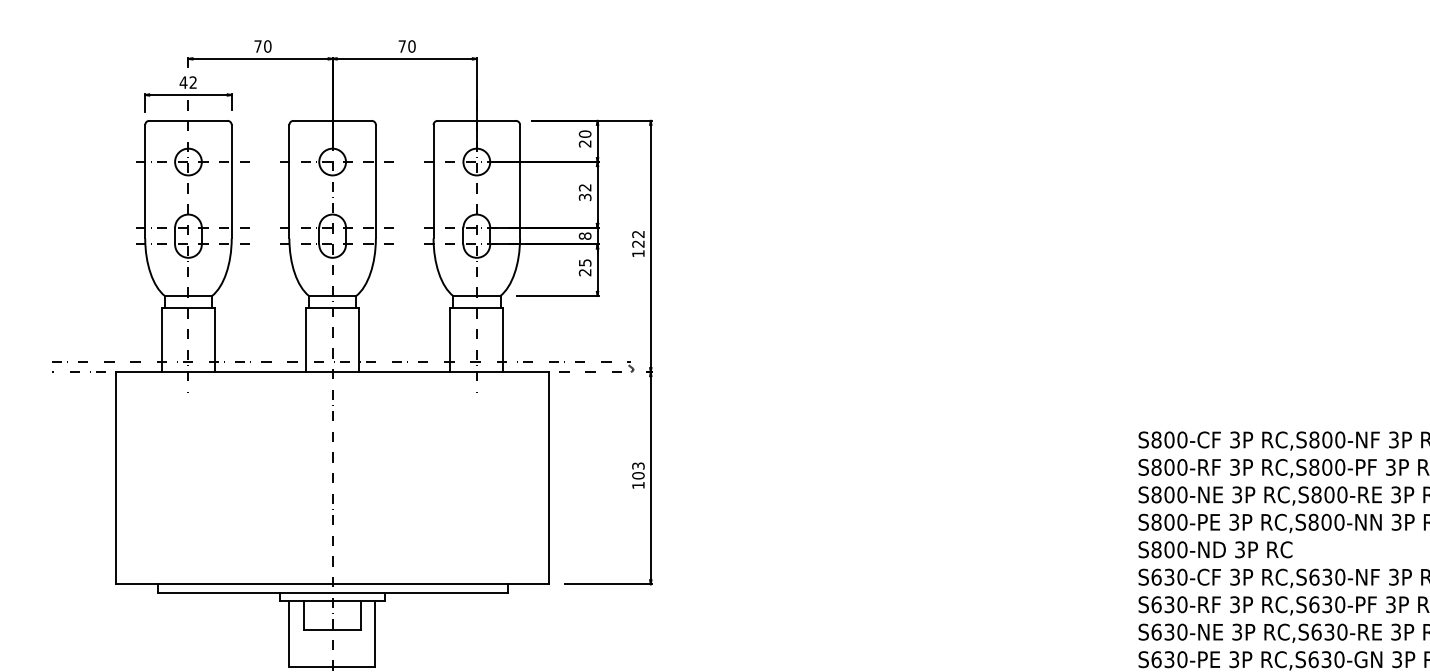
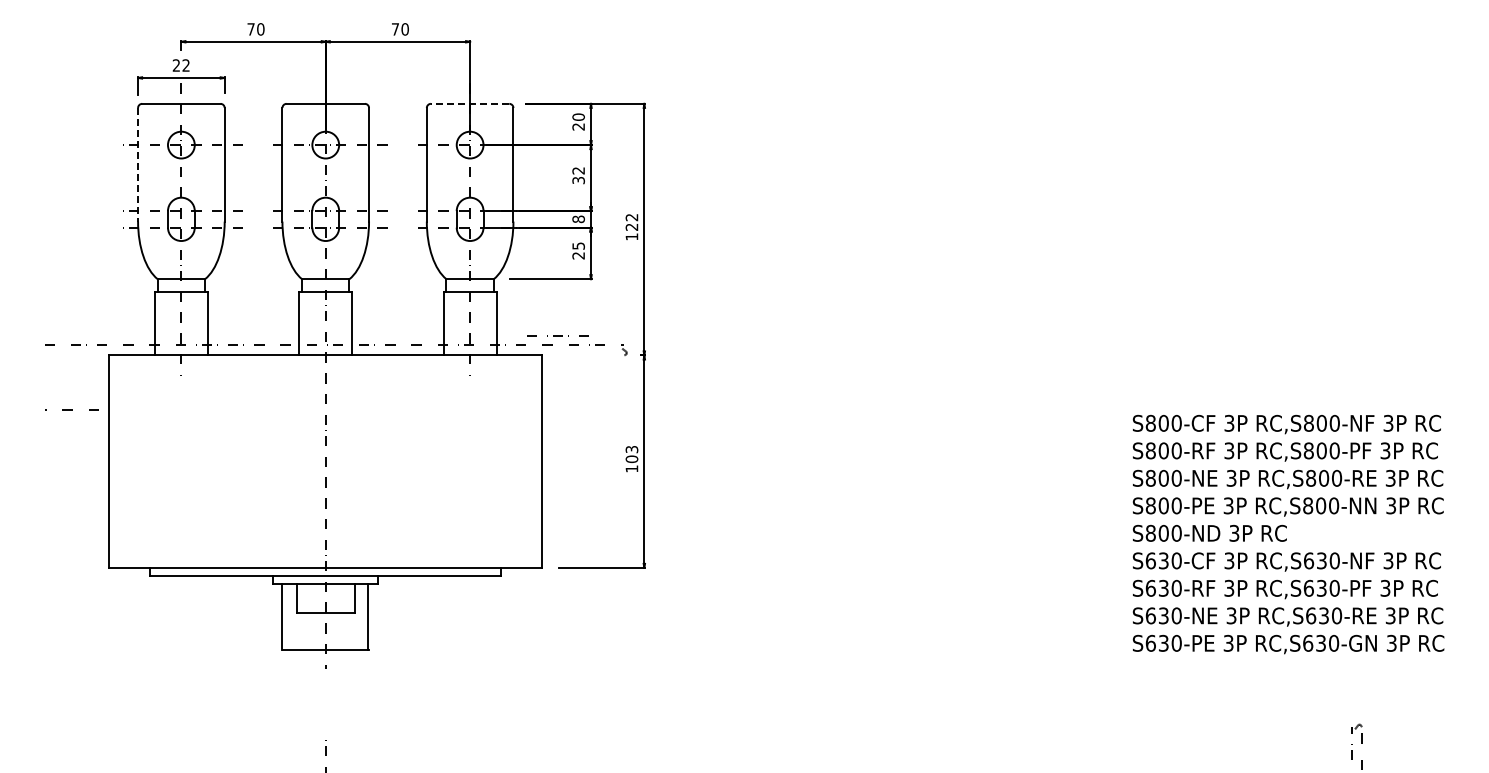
text: (183, 82) -> (176, 65), 42 -> 22
line: (476, 120) -> (469, 103), solid -> dashed
line: (145, 181) -> (138, 164), solid -> dashed
line: (78, 371) -> (71, 409), moved
line: (590, 371) -> (557, 335), moved

